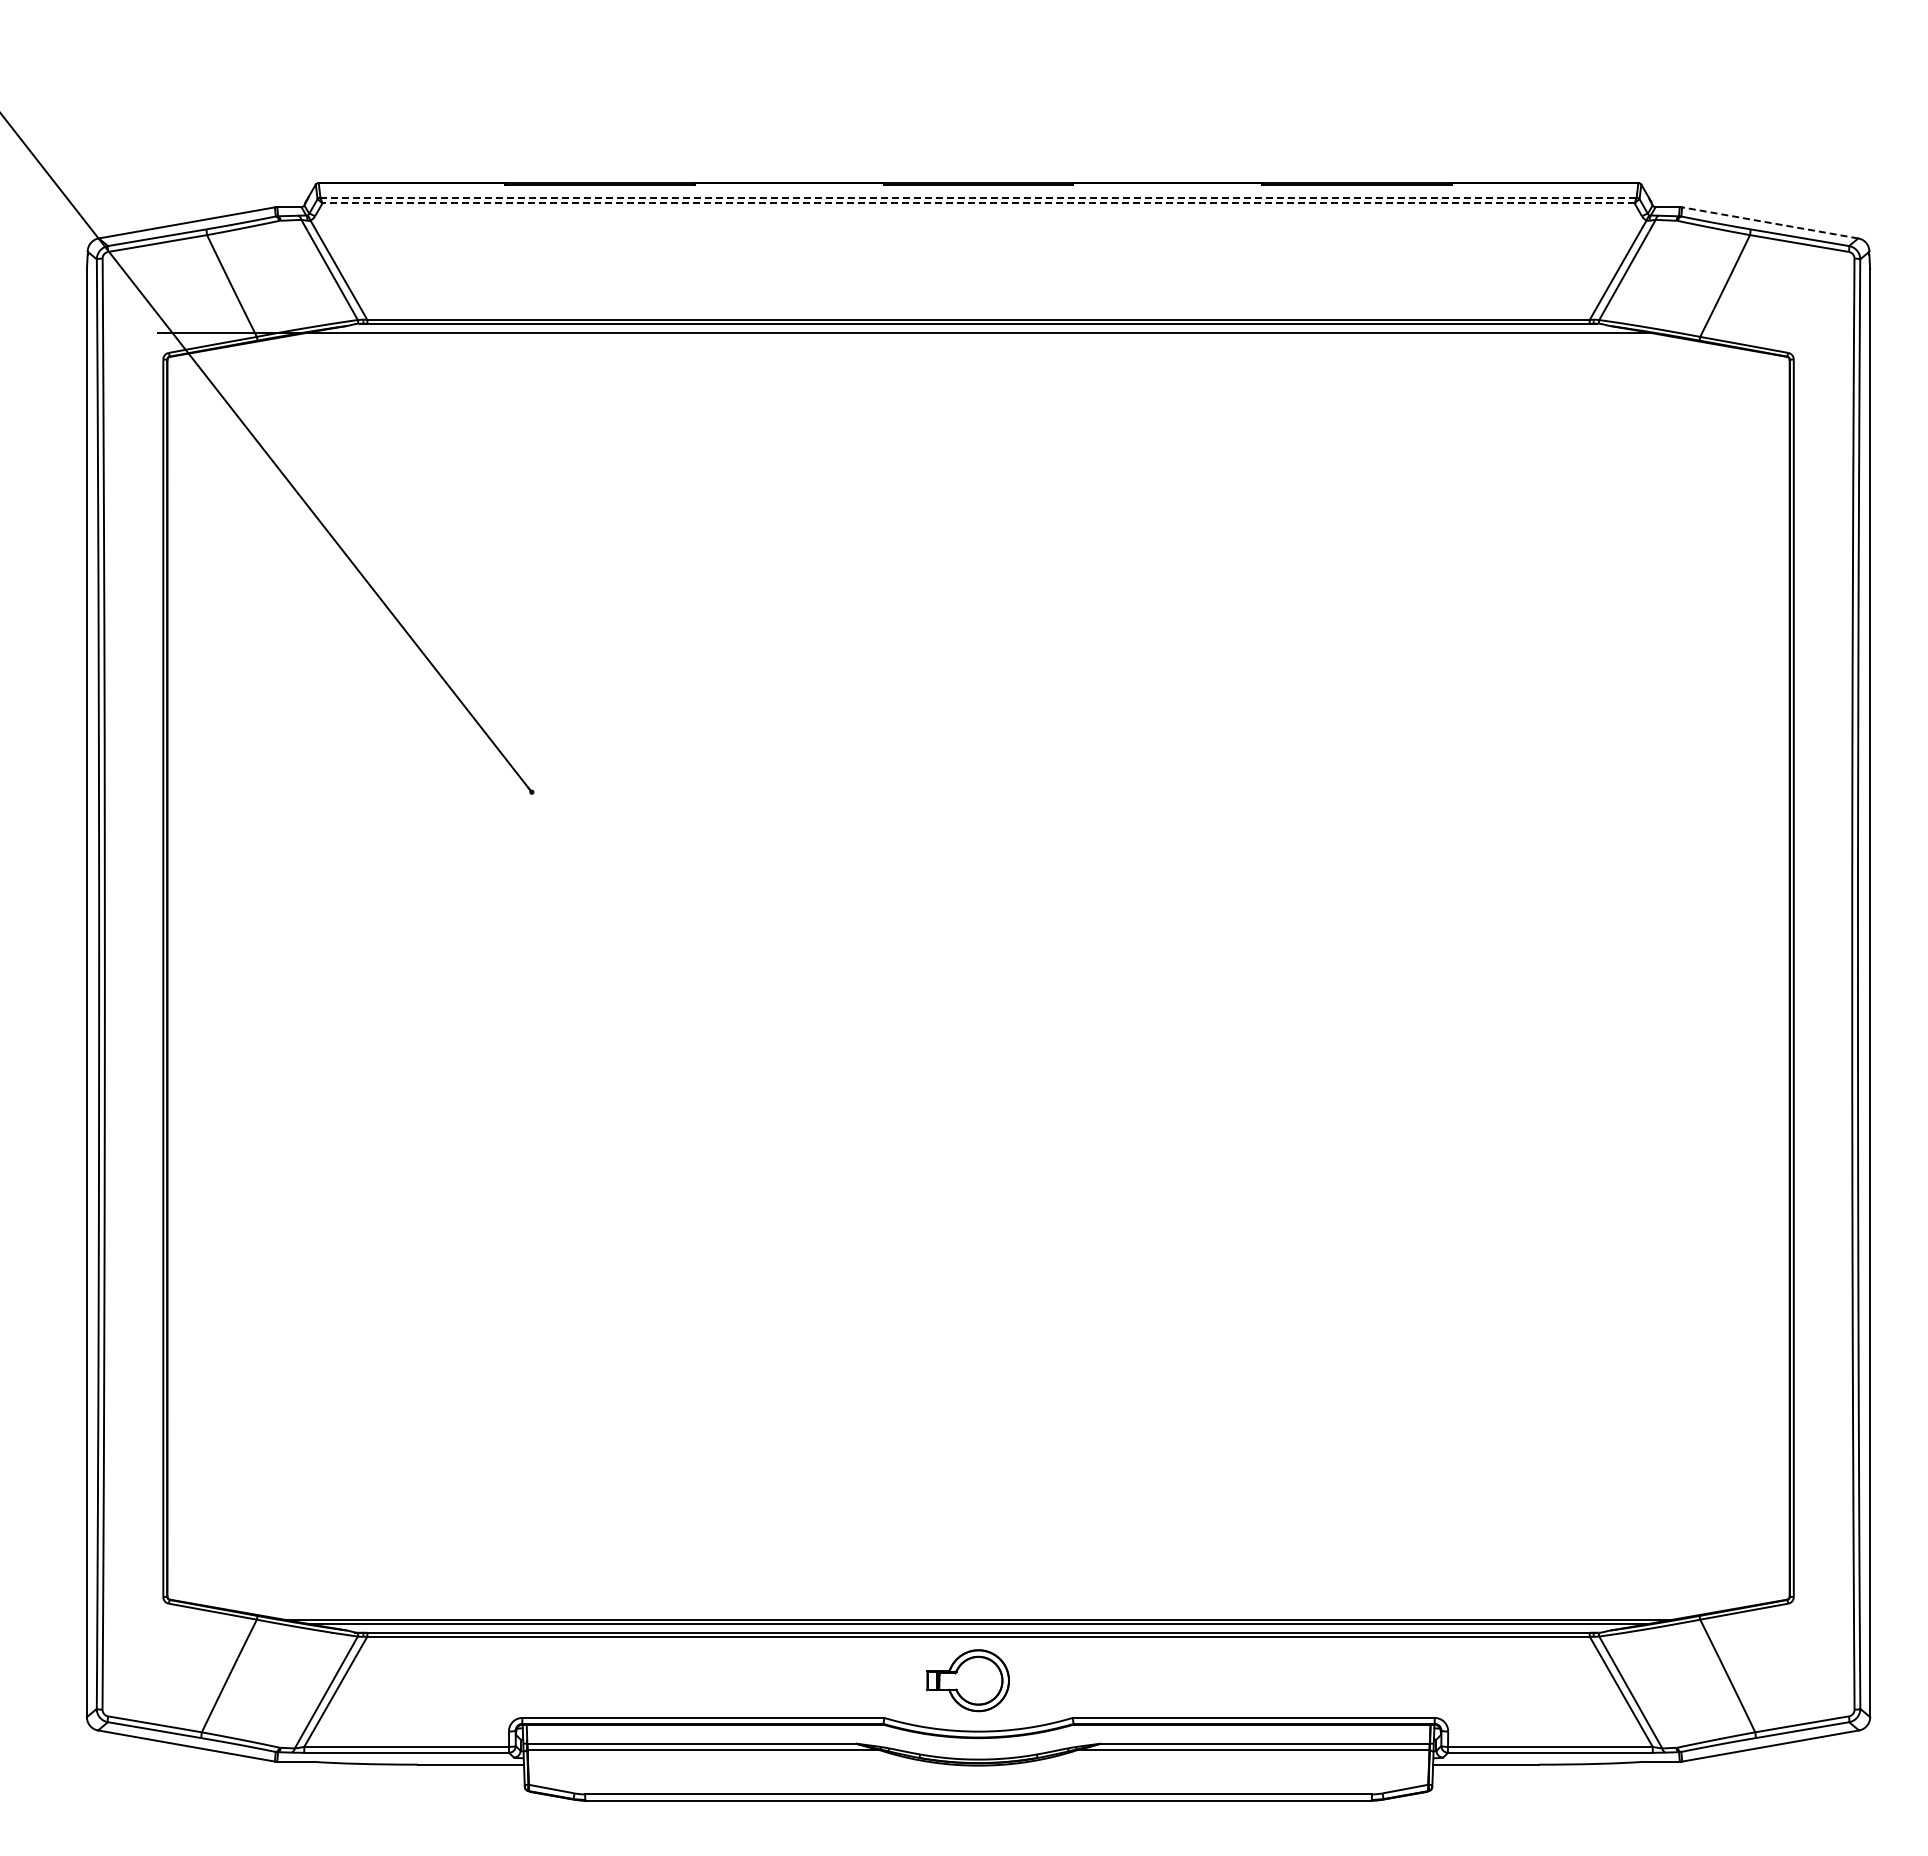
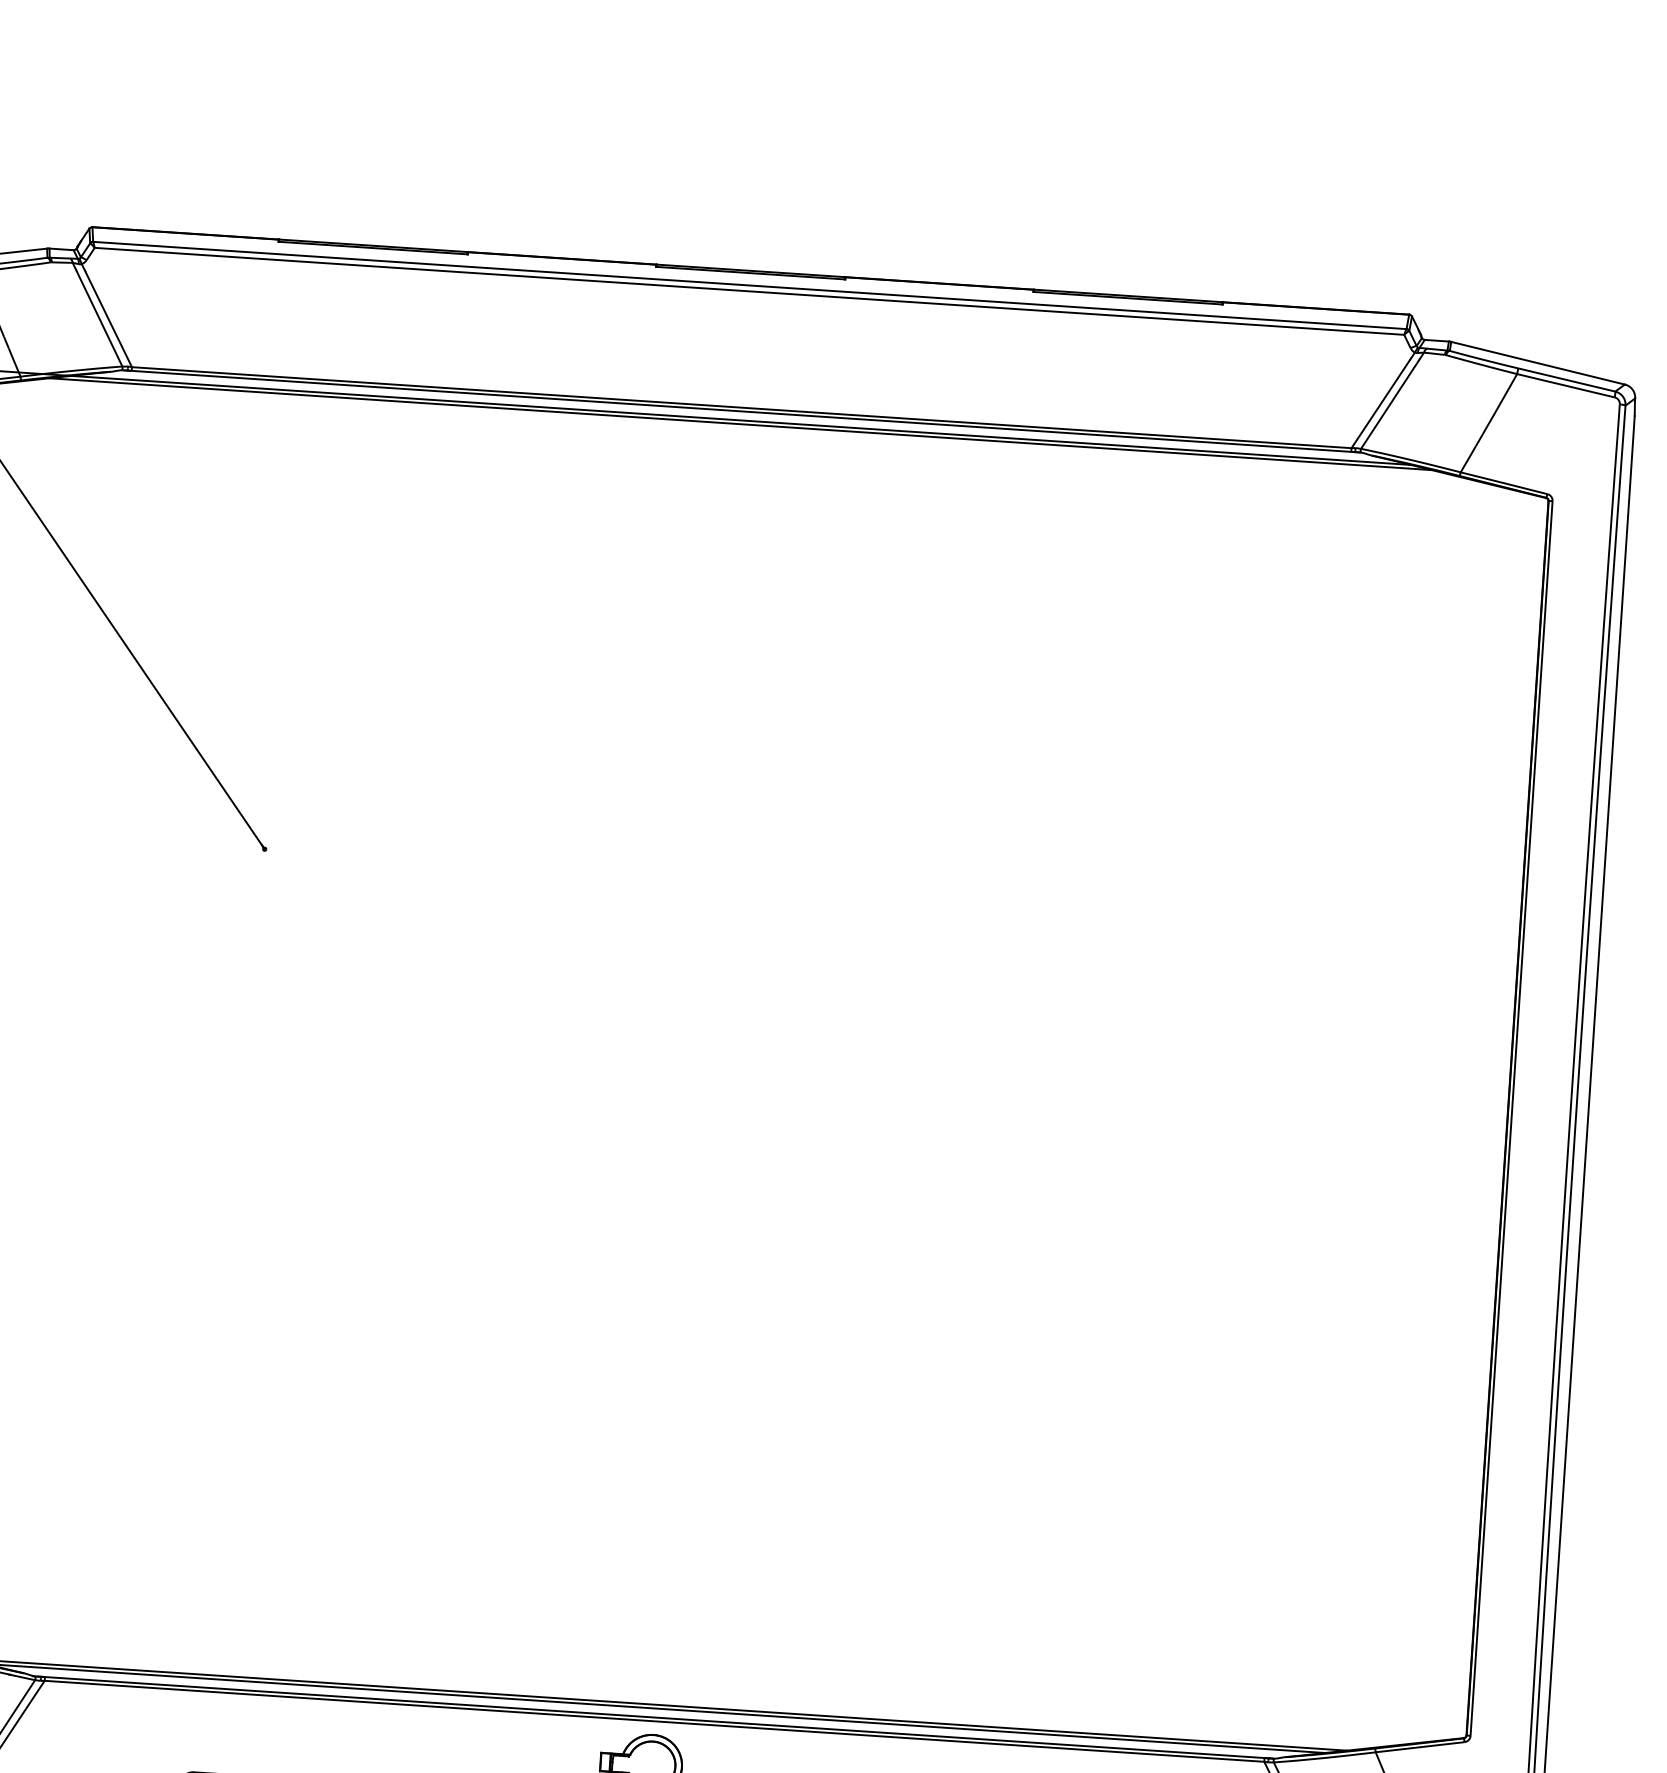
line: (979, 197) -> (750, 285), dashed -> solid
line: (978, 203) -> (749, 291), dashed -> solid
line: (1769, 222) -> (1537, 362), dashed -> solid
line: (978, 336) -> (740, 424), added

